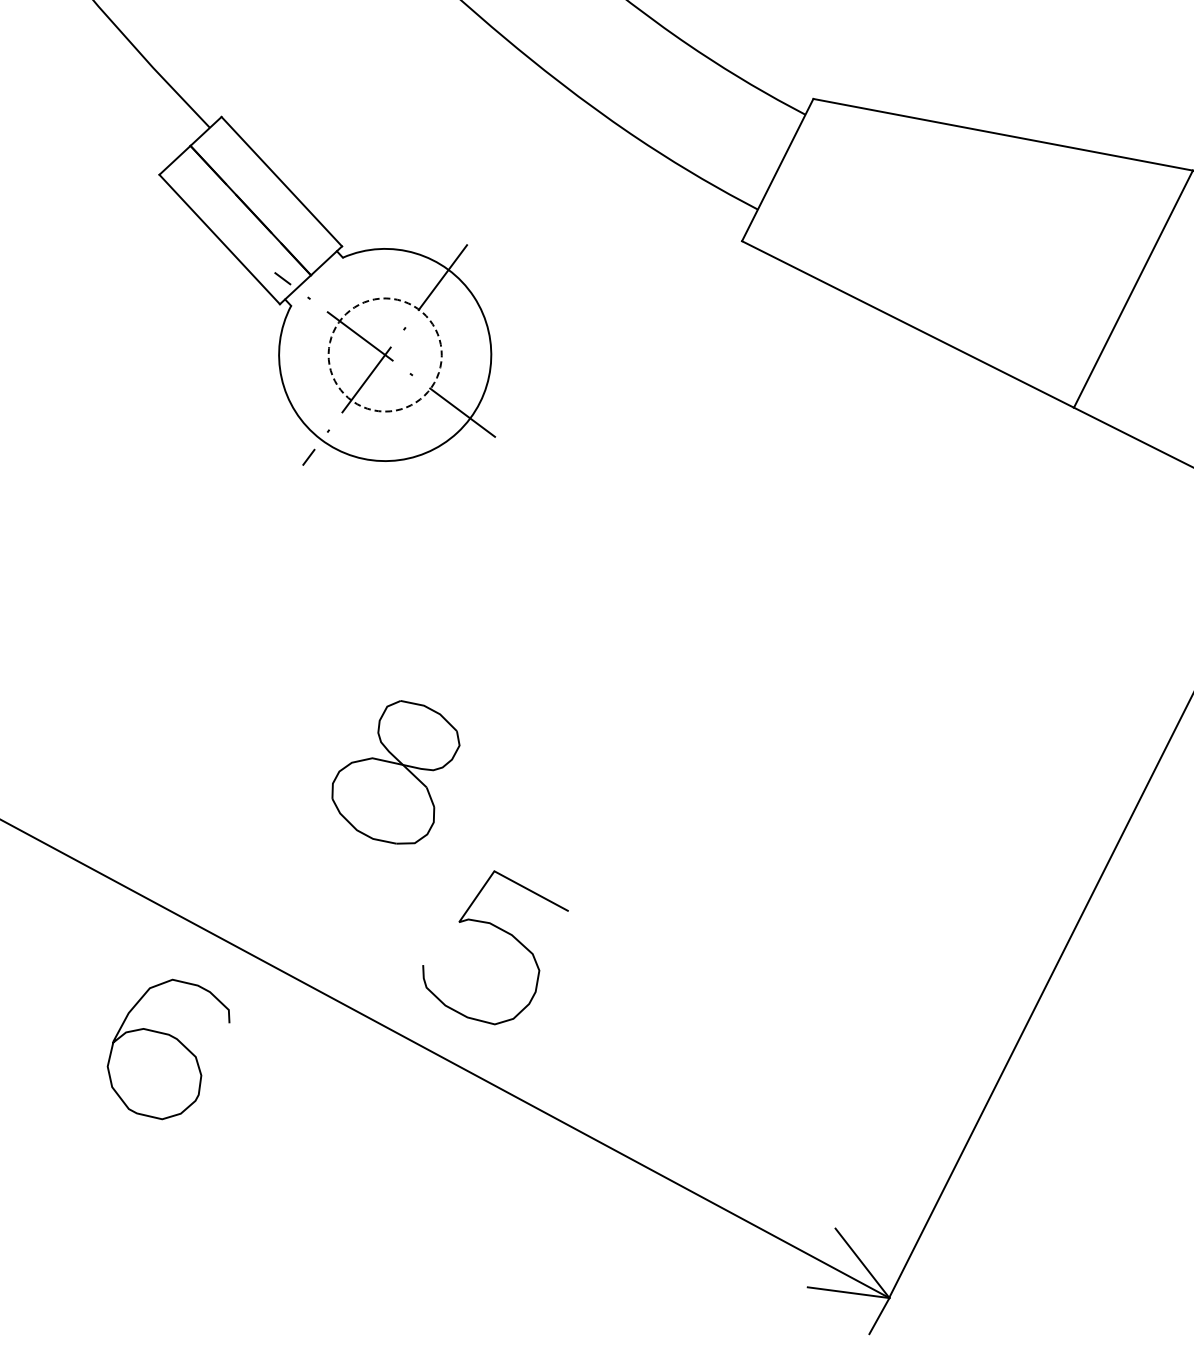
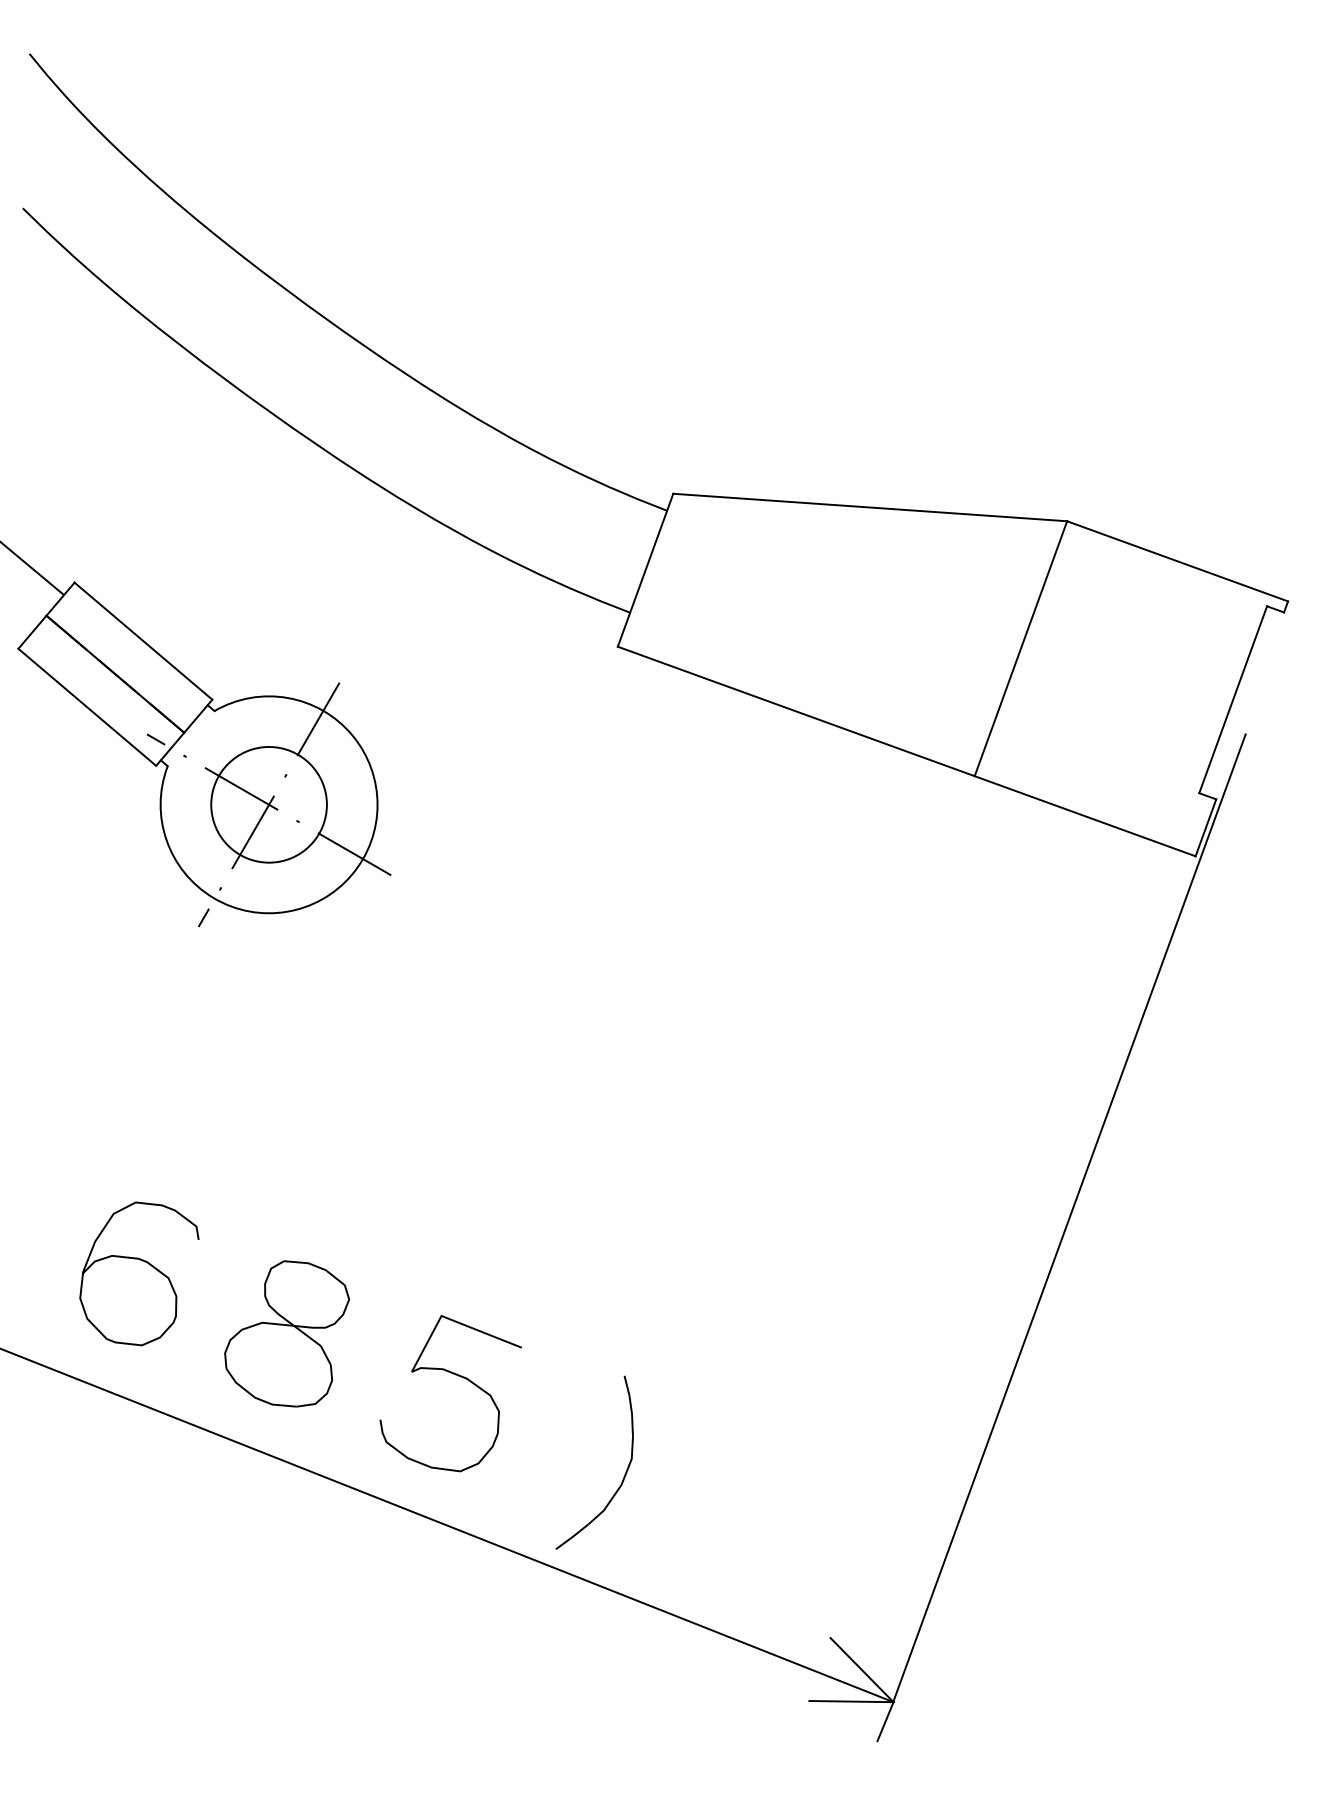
circle: (384, 354) -> (268, 804), dashed -> solid
part: (395, 771) -> (287, 1333), moved
curve: (174, 1039) -> (144, 1262), moved
part: (652, 1047) -> (623, 1476), added

